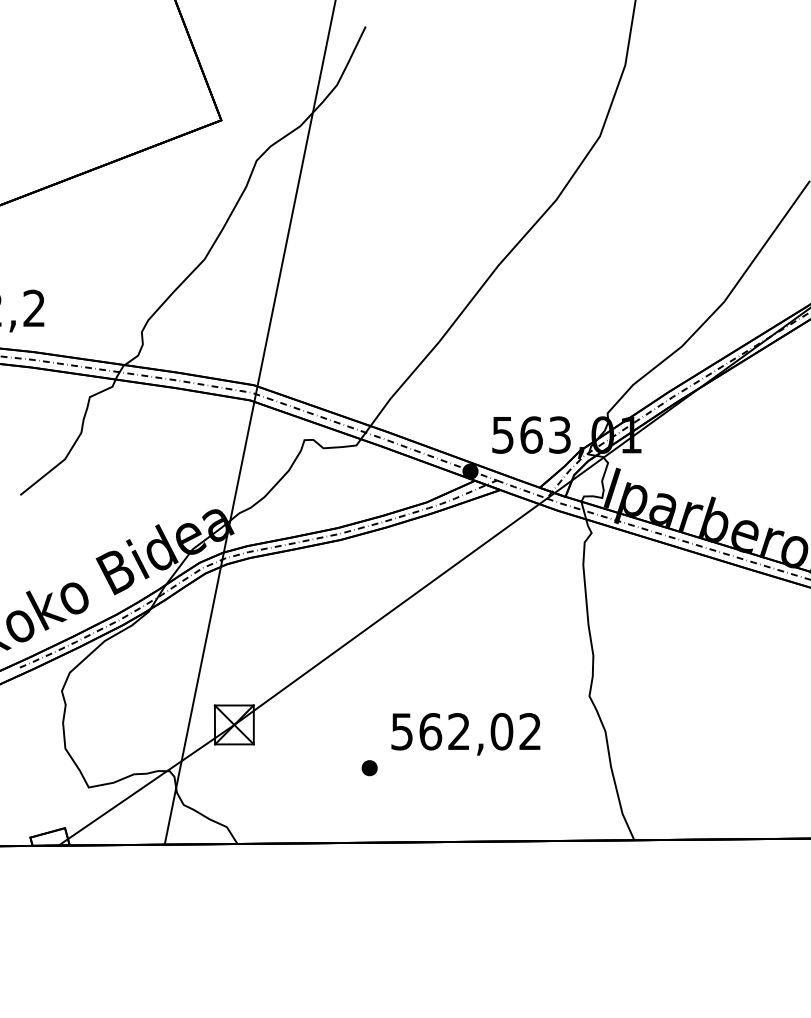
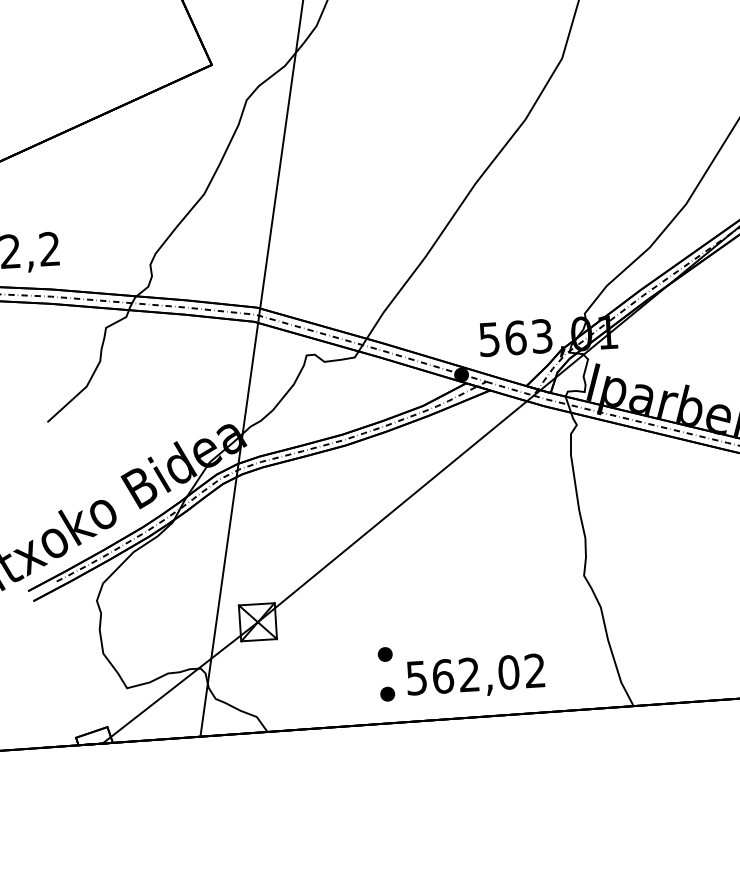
text: (465, 734) -> (475, 677), moved
part: (369, 811) -> (387, 694), added

